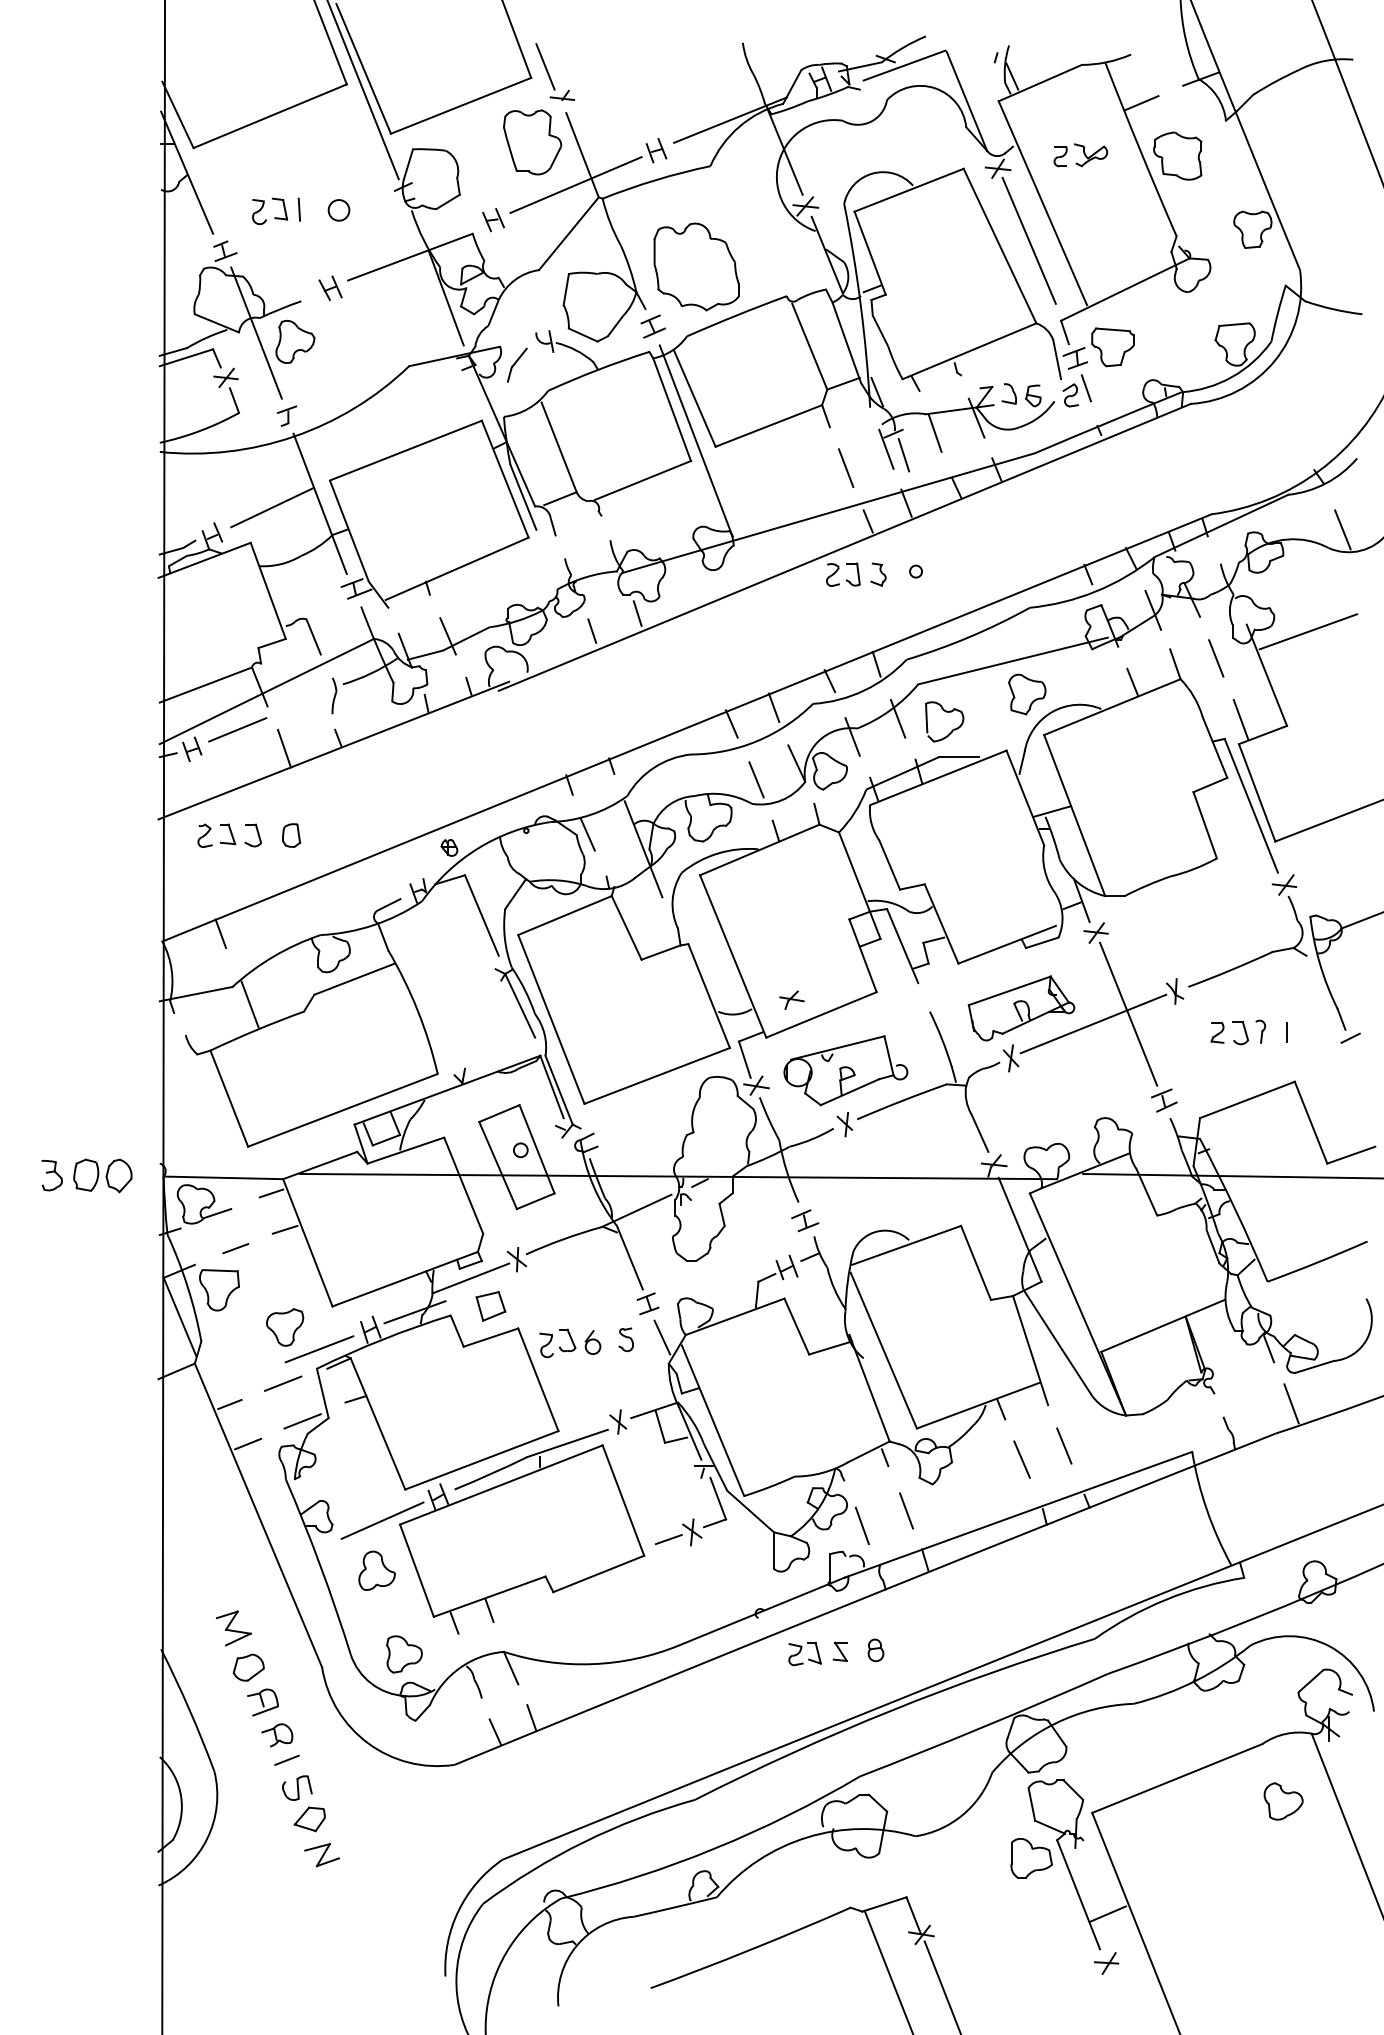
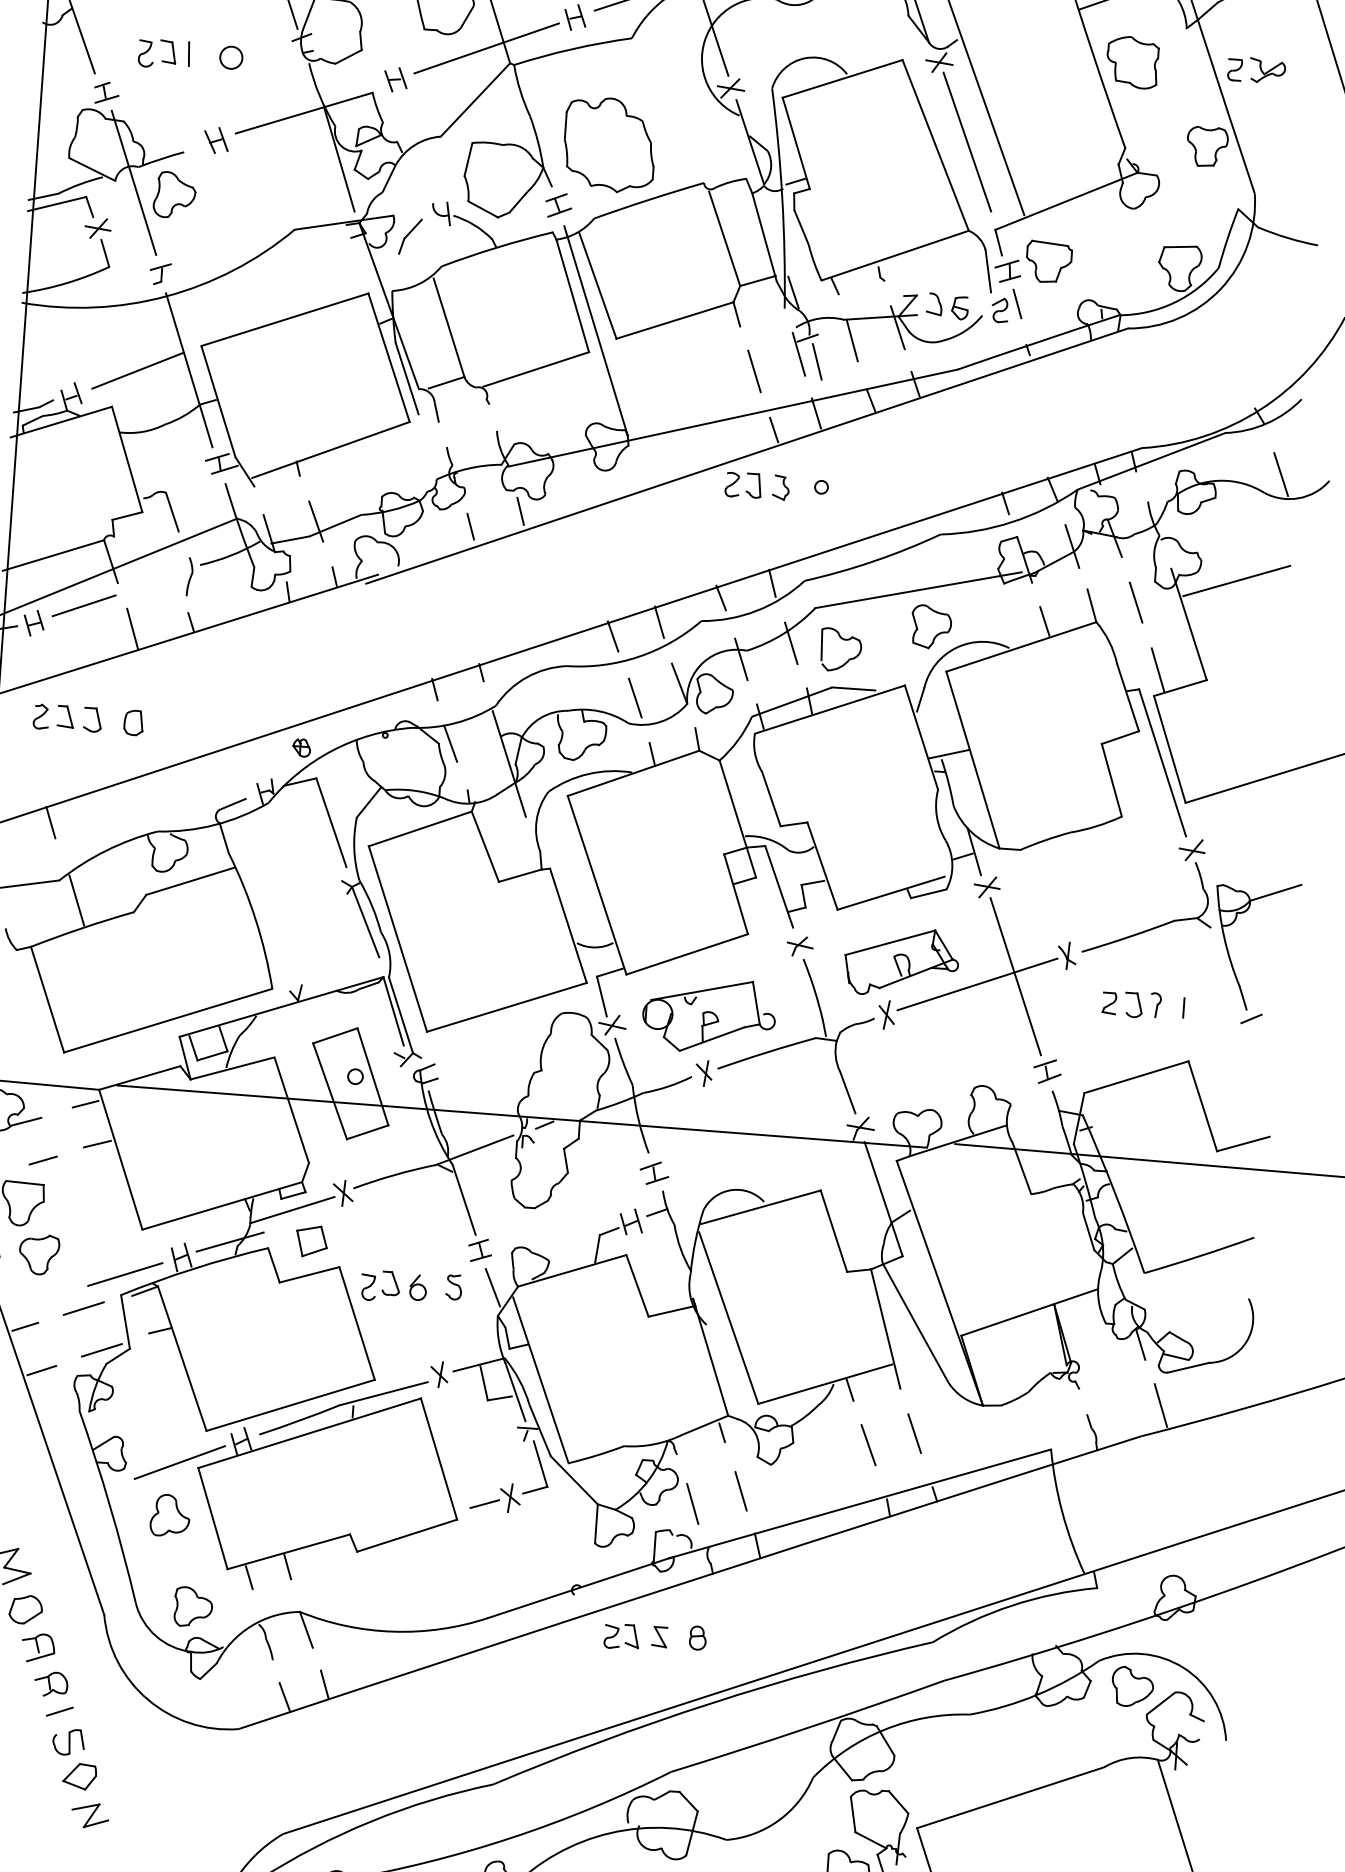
part: (1080, 155) -> (1256, 70), moved
part: (791, 999) -> (799, 945), moved
part: (285, 1327) -> (39, 1254), moved
part: (1283, 1801) -> (1132, 1686), moved

